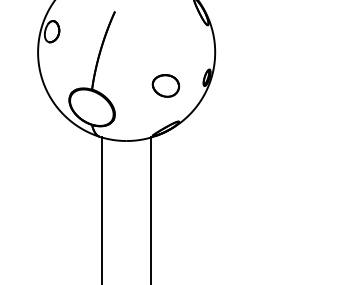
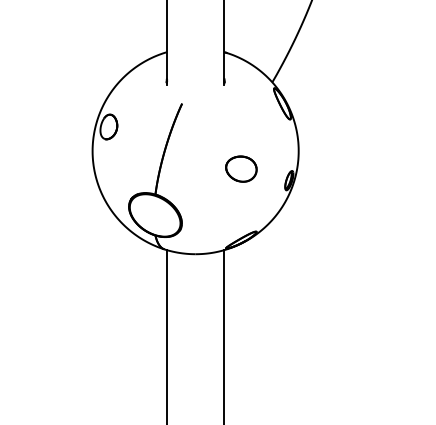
part: (166, 85) -> (241, 168), moved

